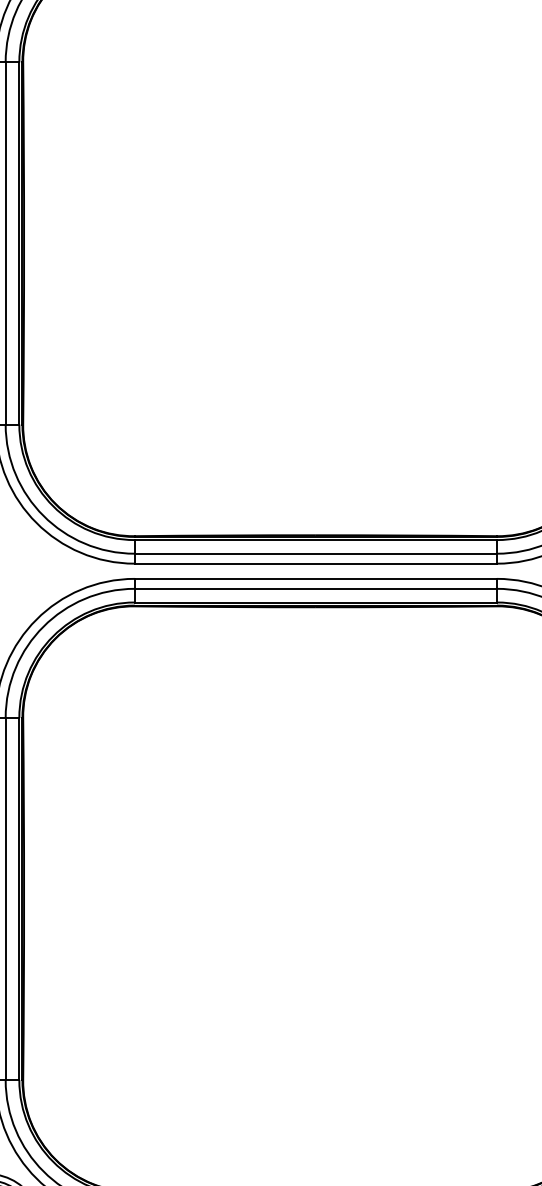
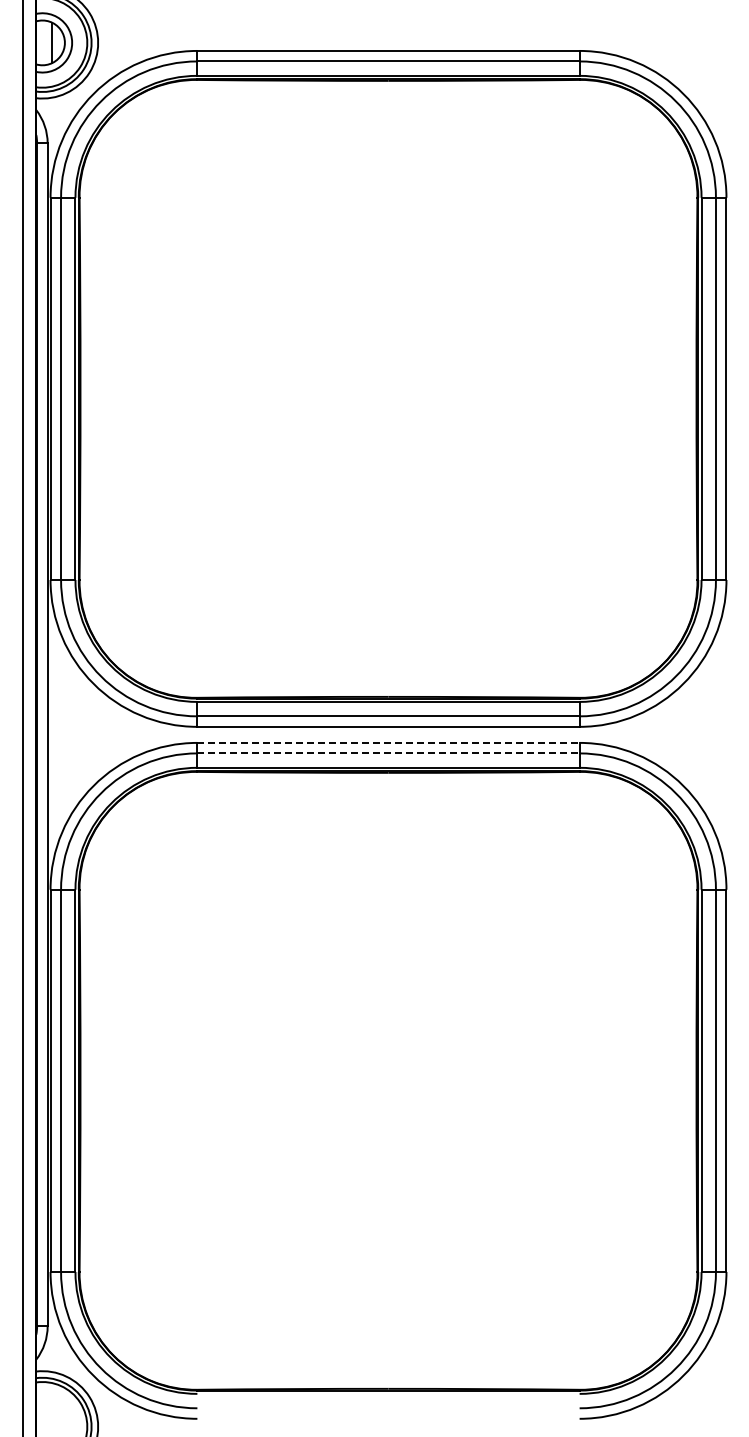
line: (316, 578) -> (389, 742), solid -> dashed
line: (316, 588) -> (389, 753), solid -> dashed

